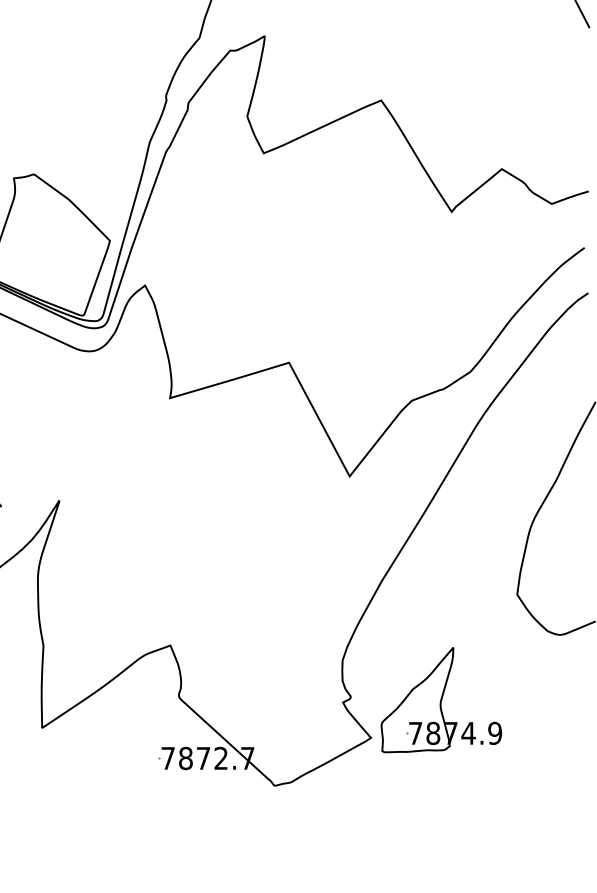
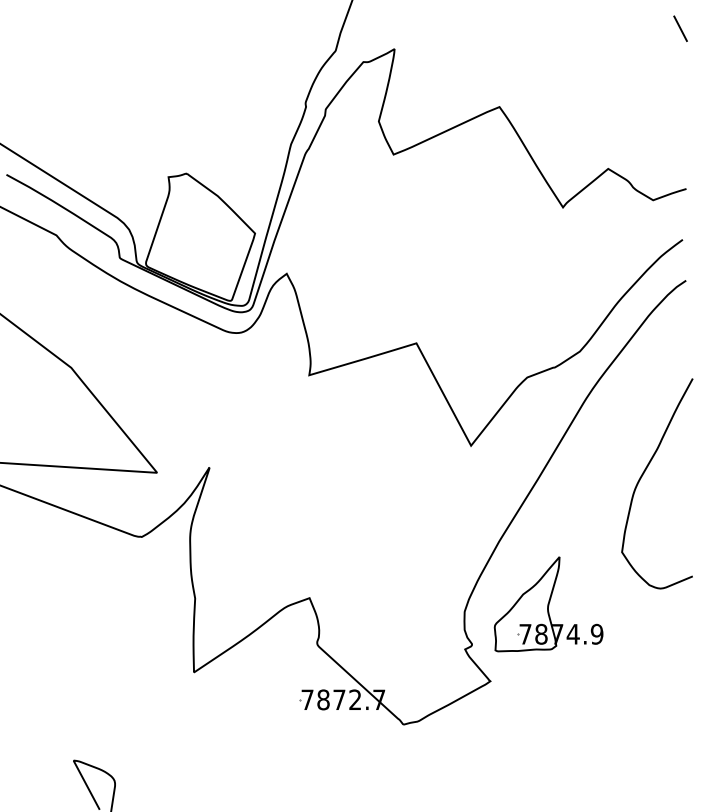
part: (441, 700) -> (548, 604), moved

